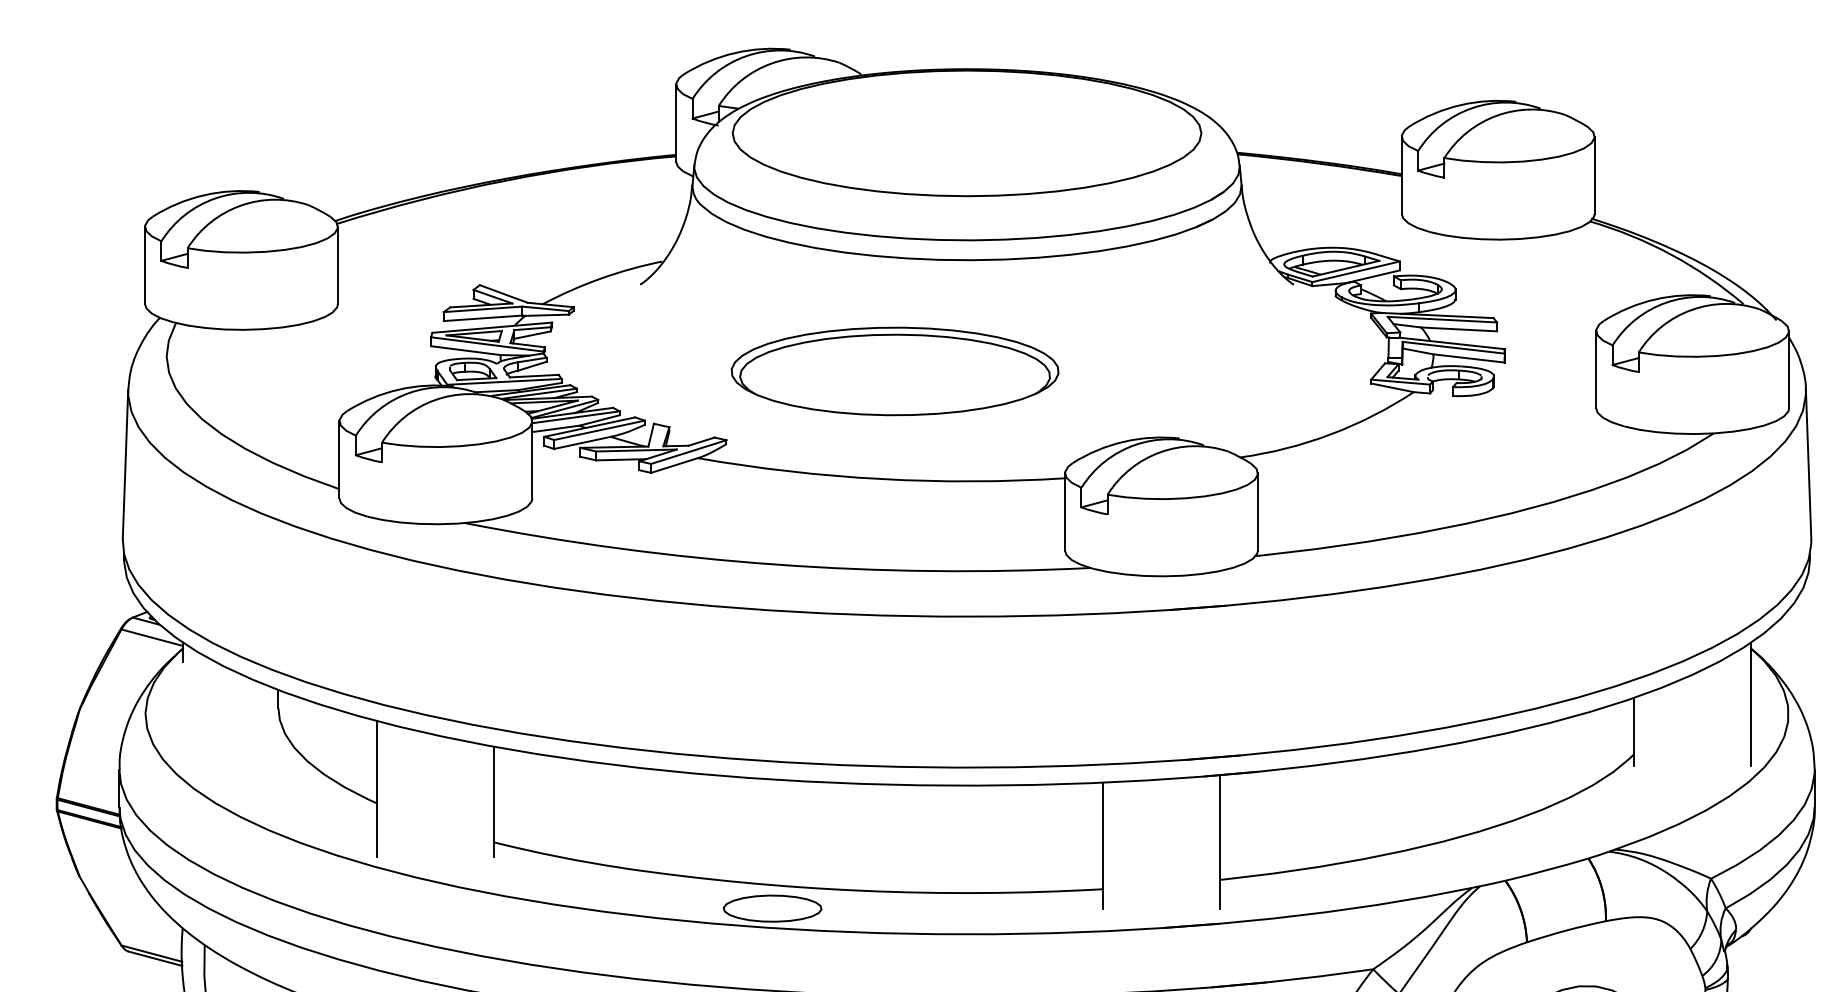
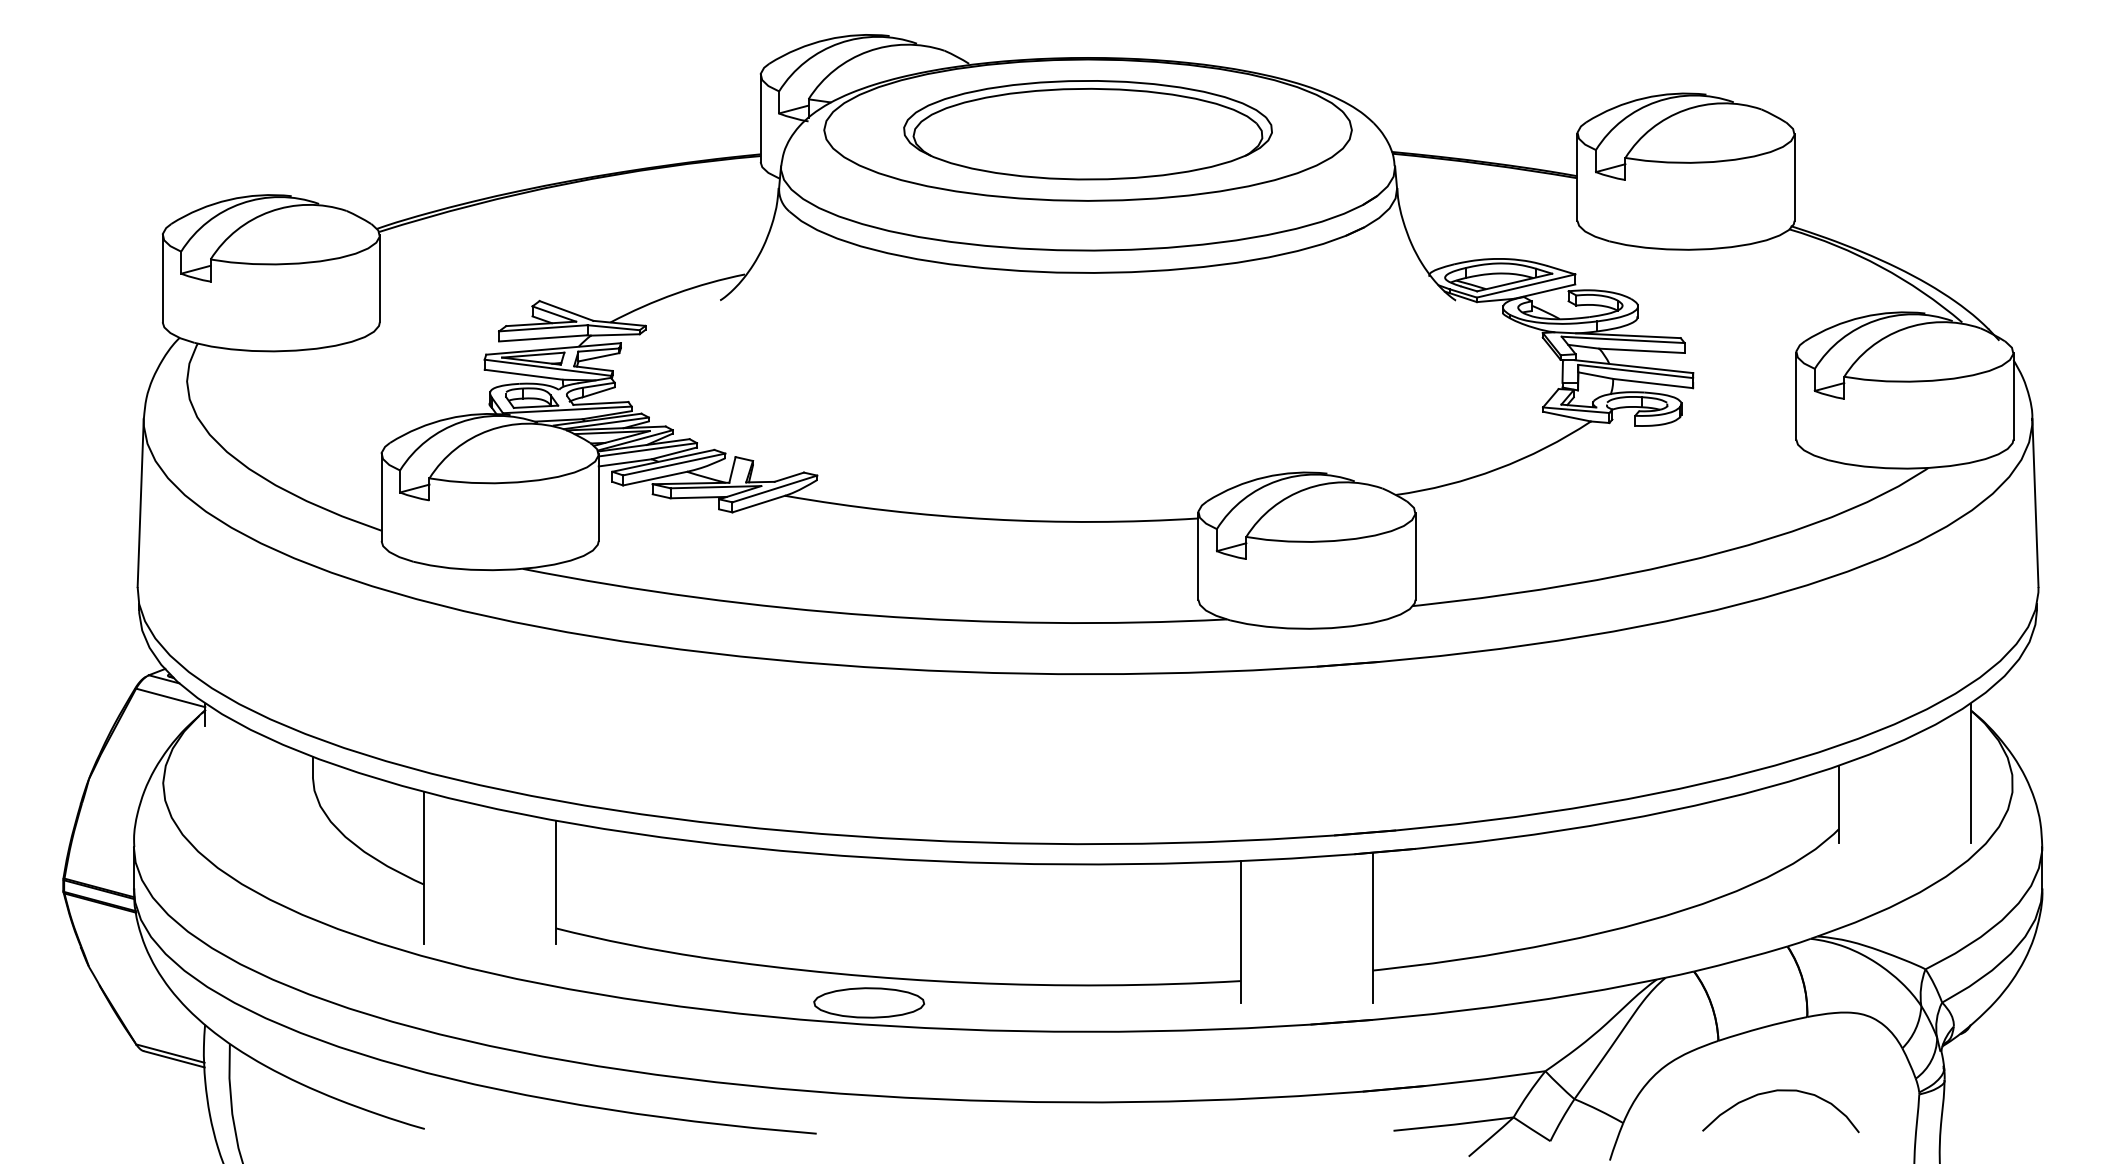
part: (894, 371) -> (1087, 130), moved

